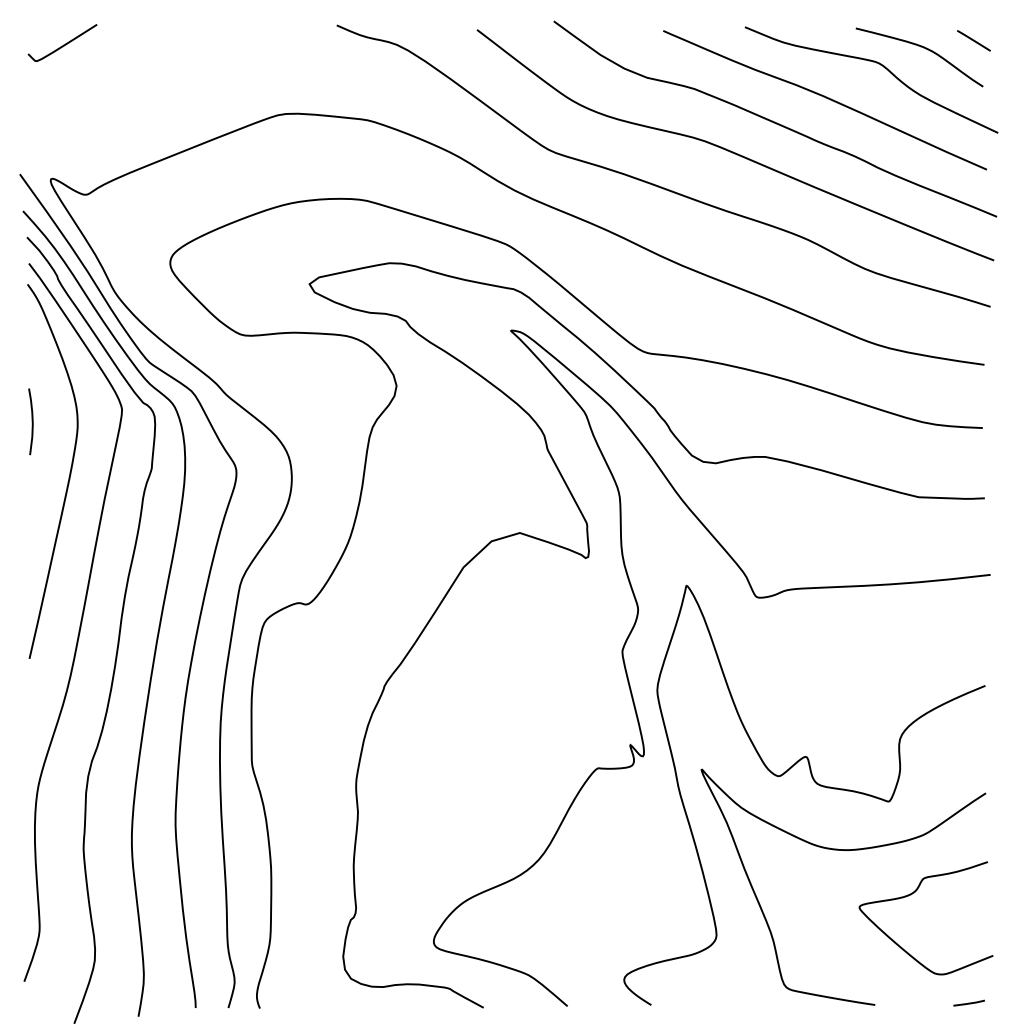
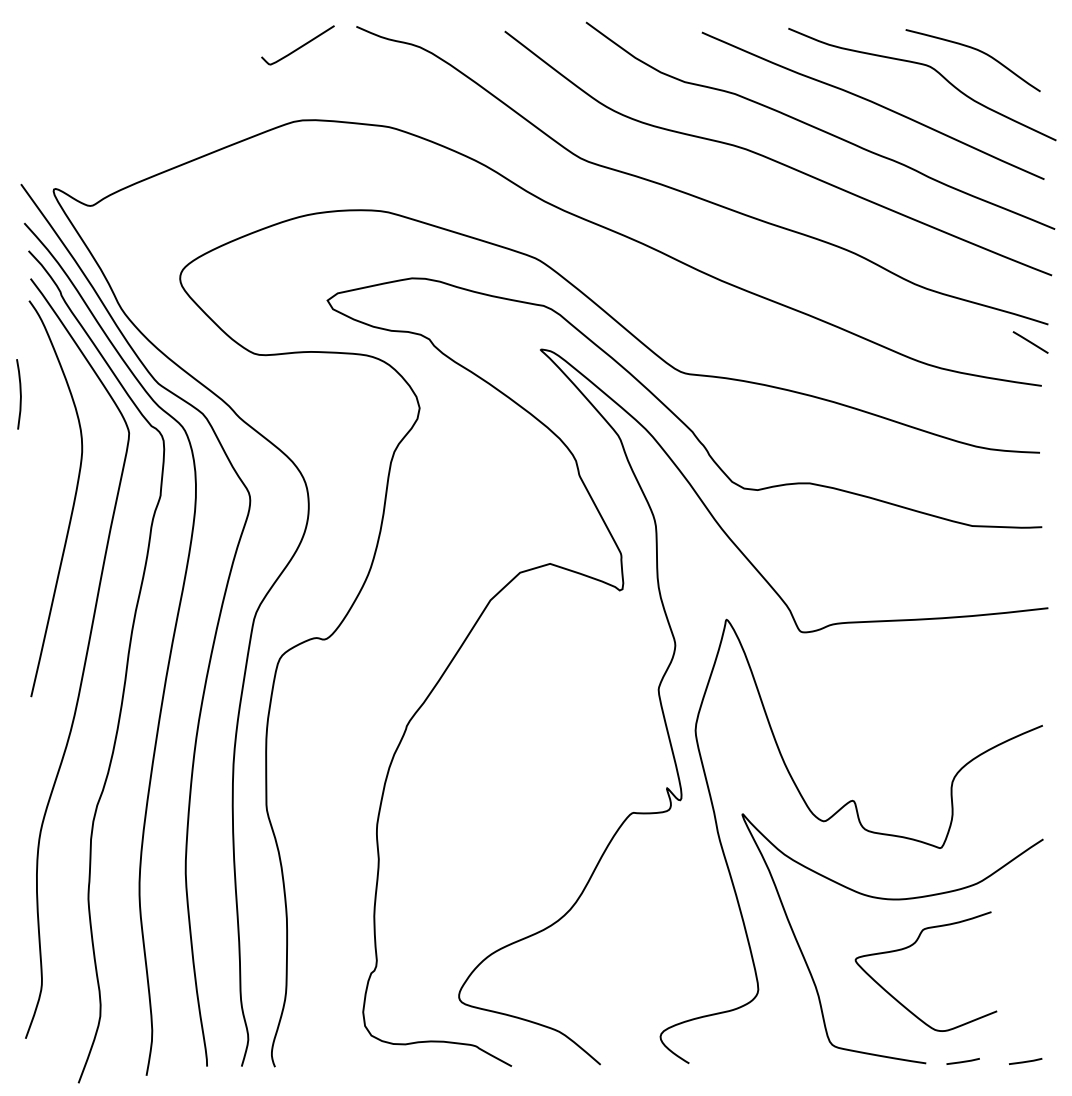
line: (973, 40) -> (1030, 342), moved
curve: (63, 44) -> (298, 46), moved
curve: (31, 421) -> (19, 394), moved
curve: (912, 894) -> (911, 946), moved
line: (909, 1002) -> (962, 1060), added

